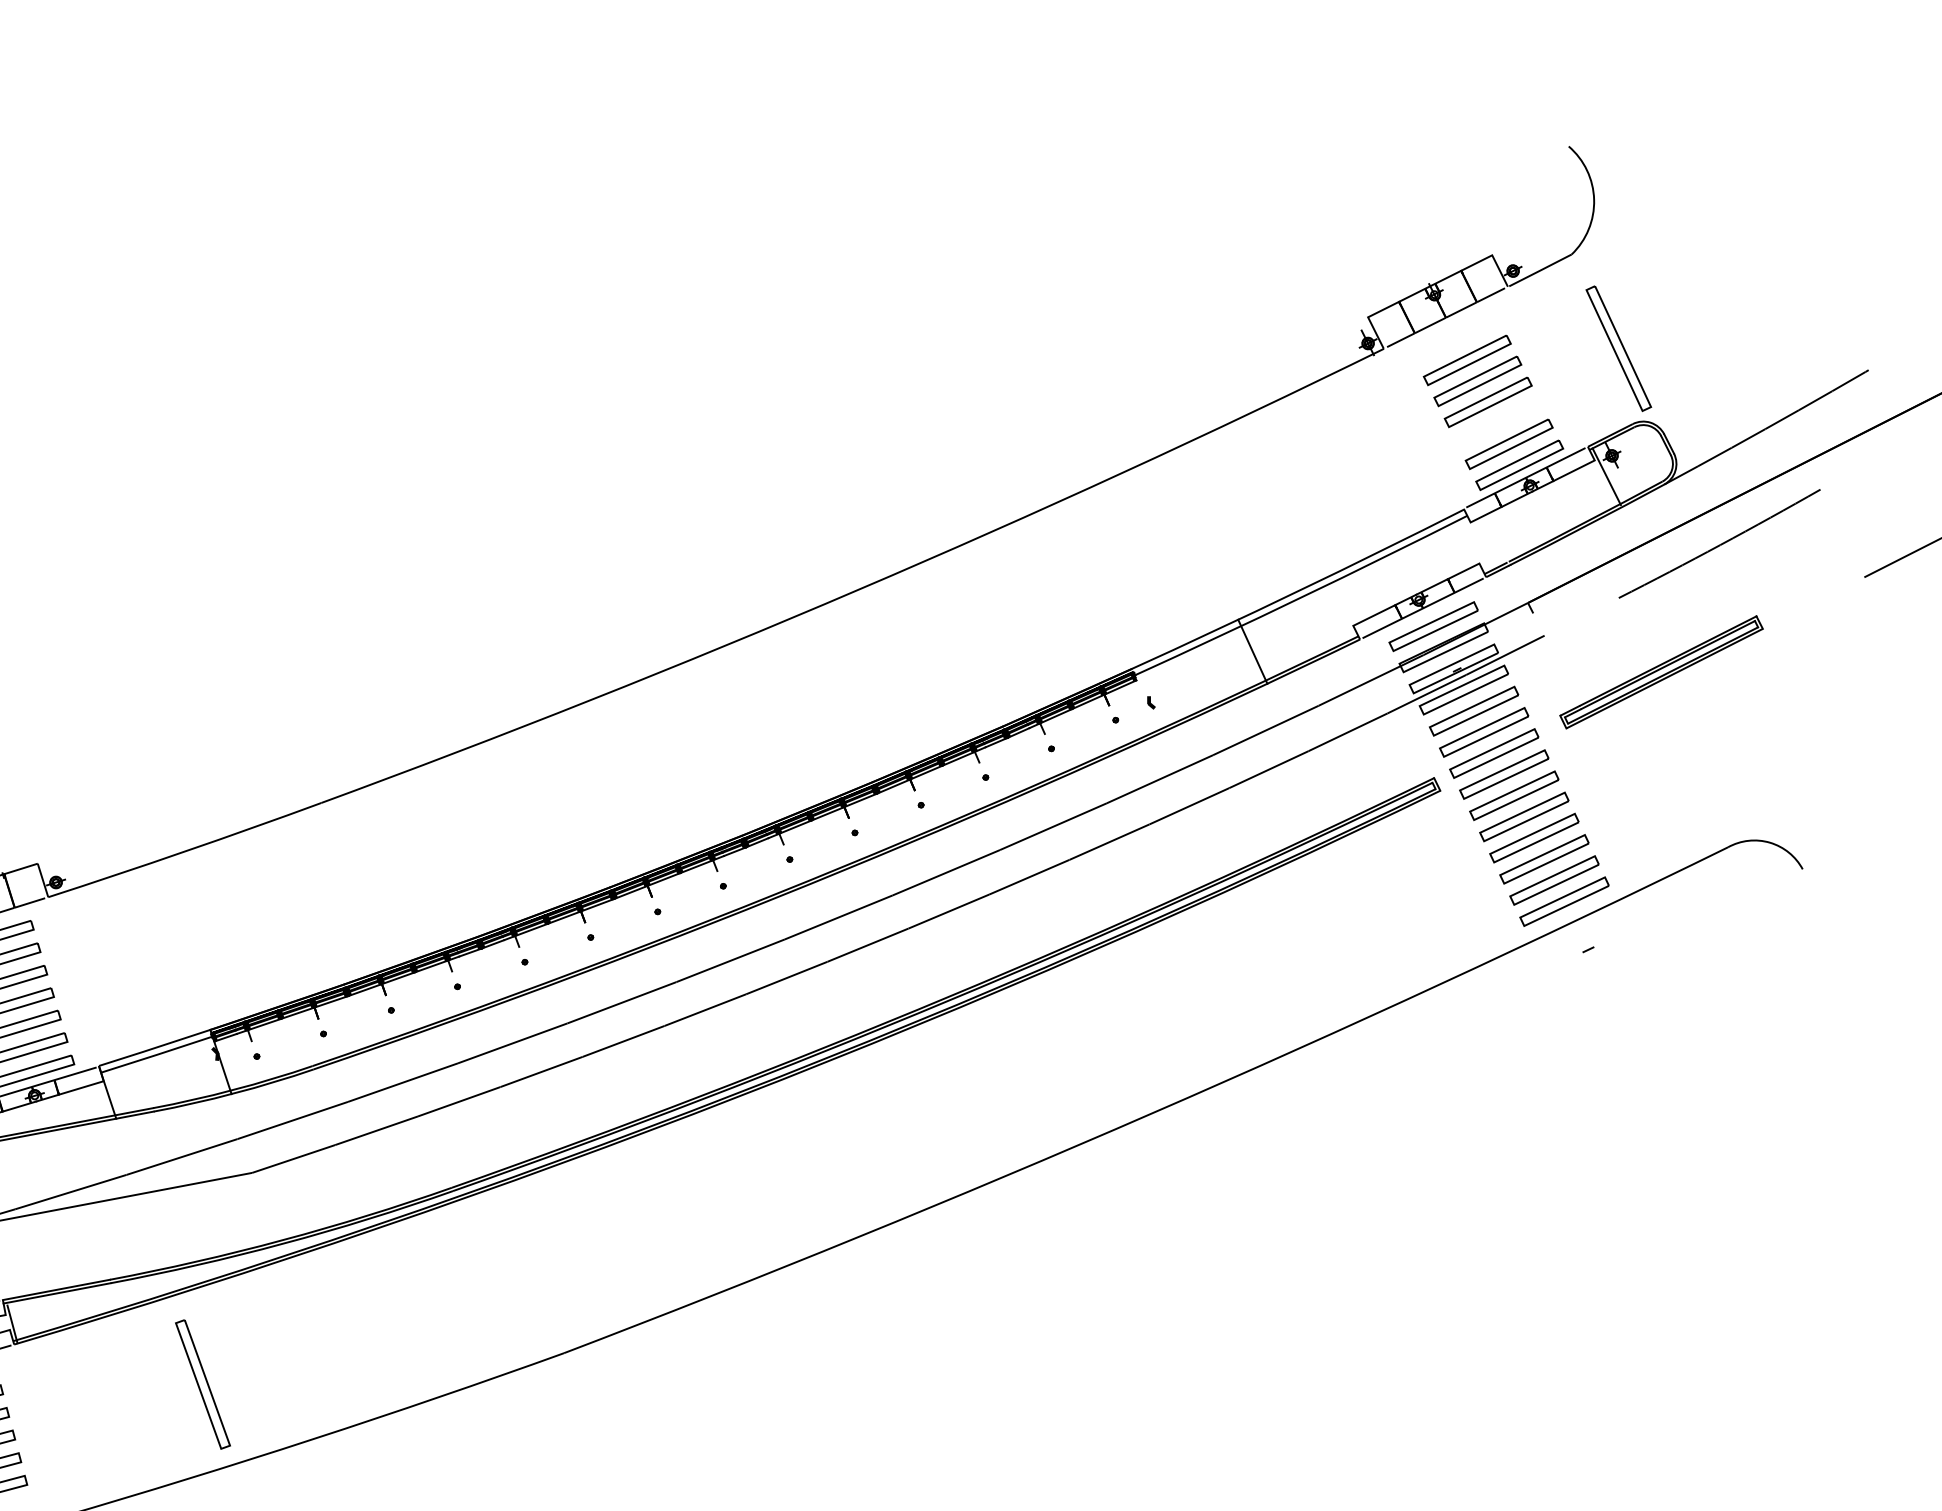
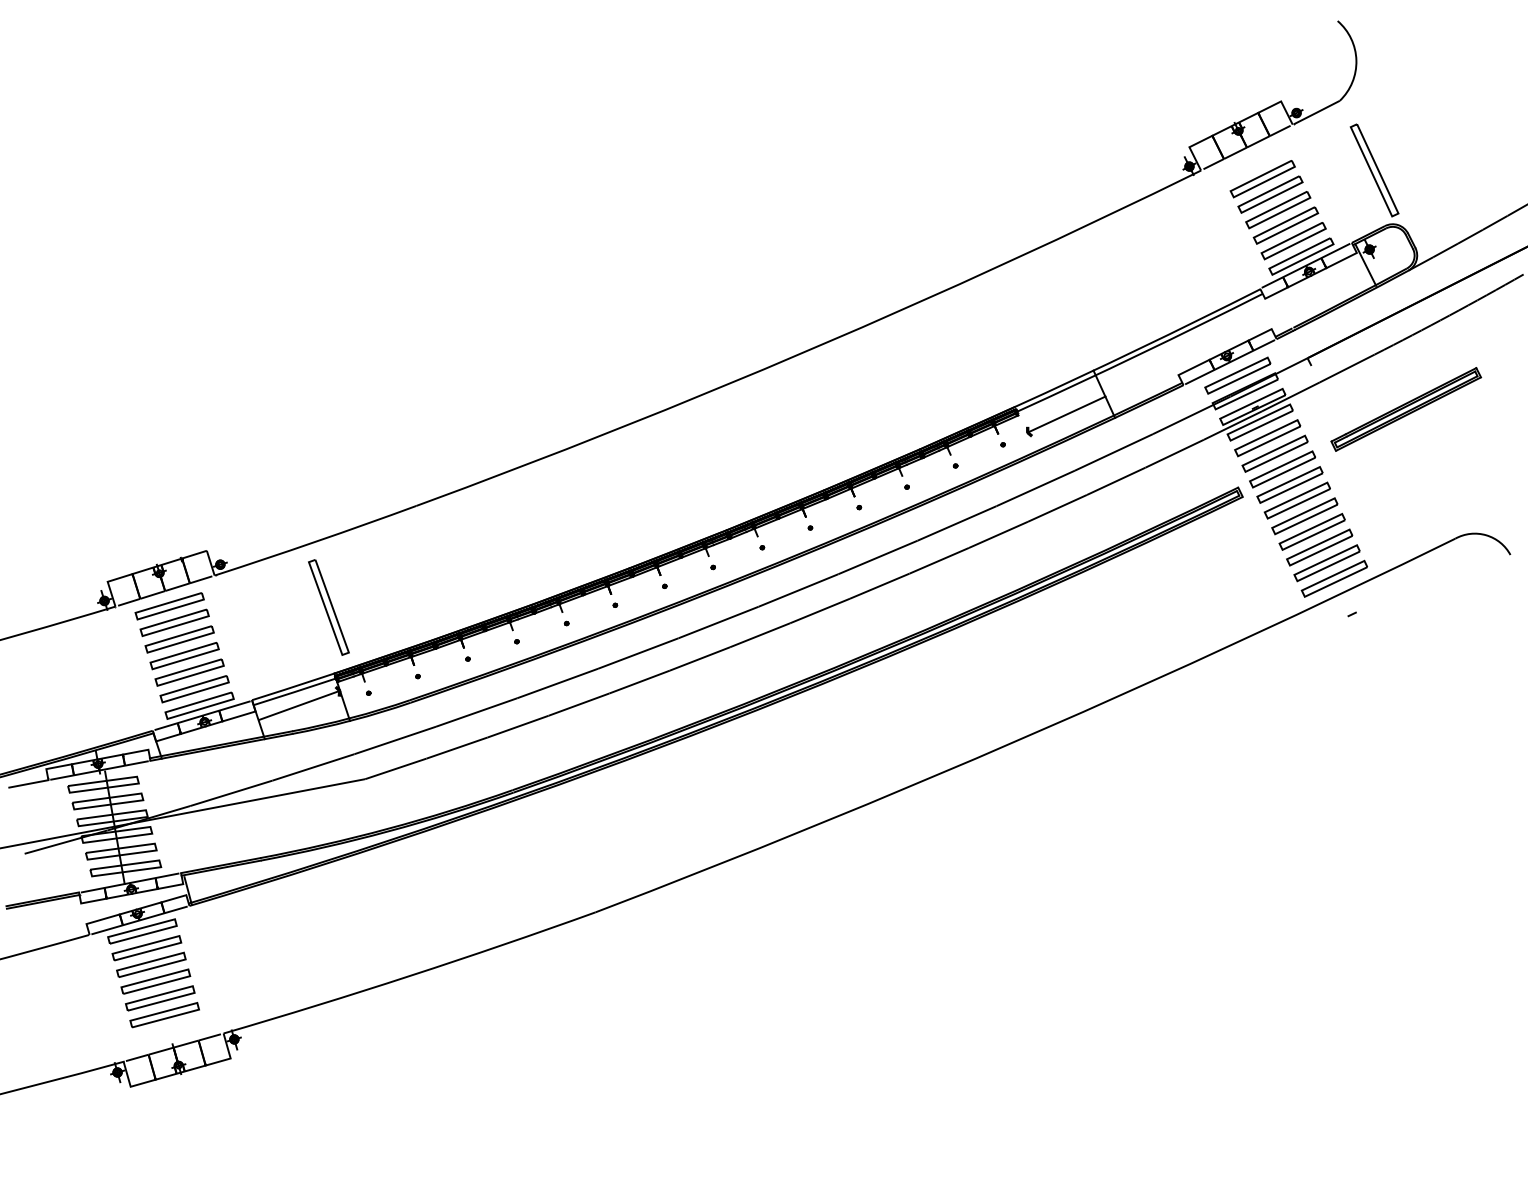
part: (1498, 423) -> (1285, 225), added
line: (1580, 616) -> (1346, 368), added
line: (1201, 679) -> (1066, 414), added
line: (163, 1073) -> (299, 705), added
part: (202, 1384) -> (328, 607), moved

